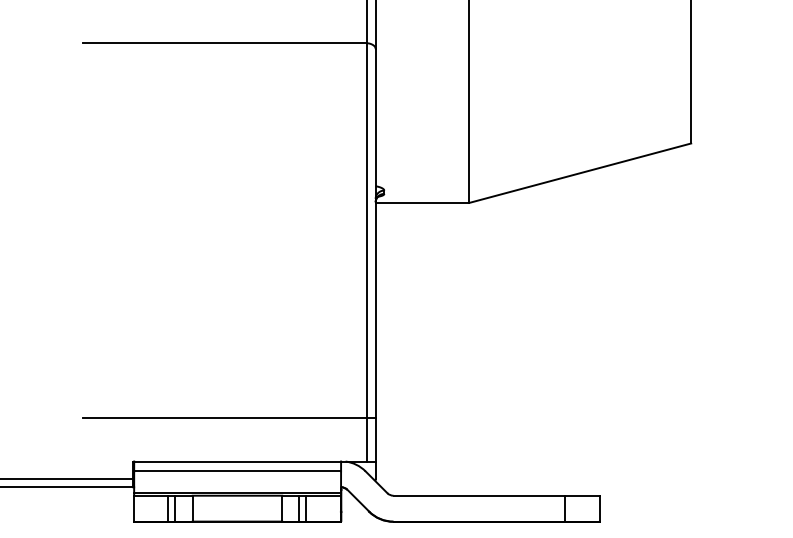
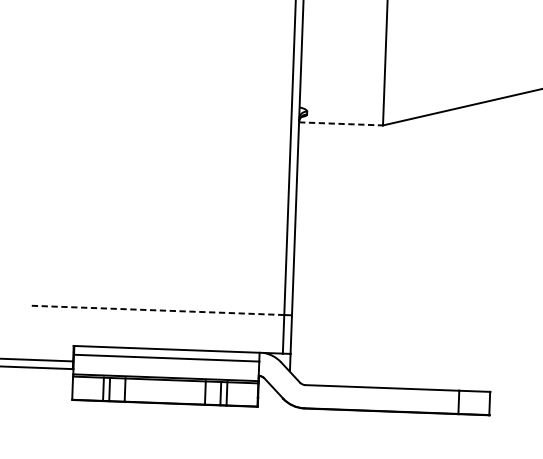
line: (422, 202) -> (341, 123), solid -> dashed
line: (224, 418) -> (156, 310), solid -> dashed

